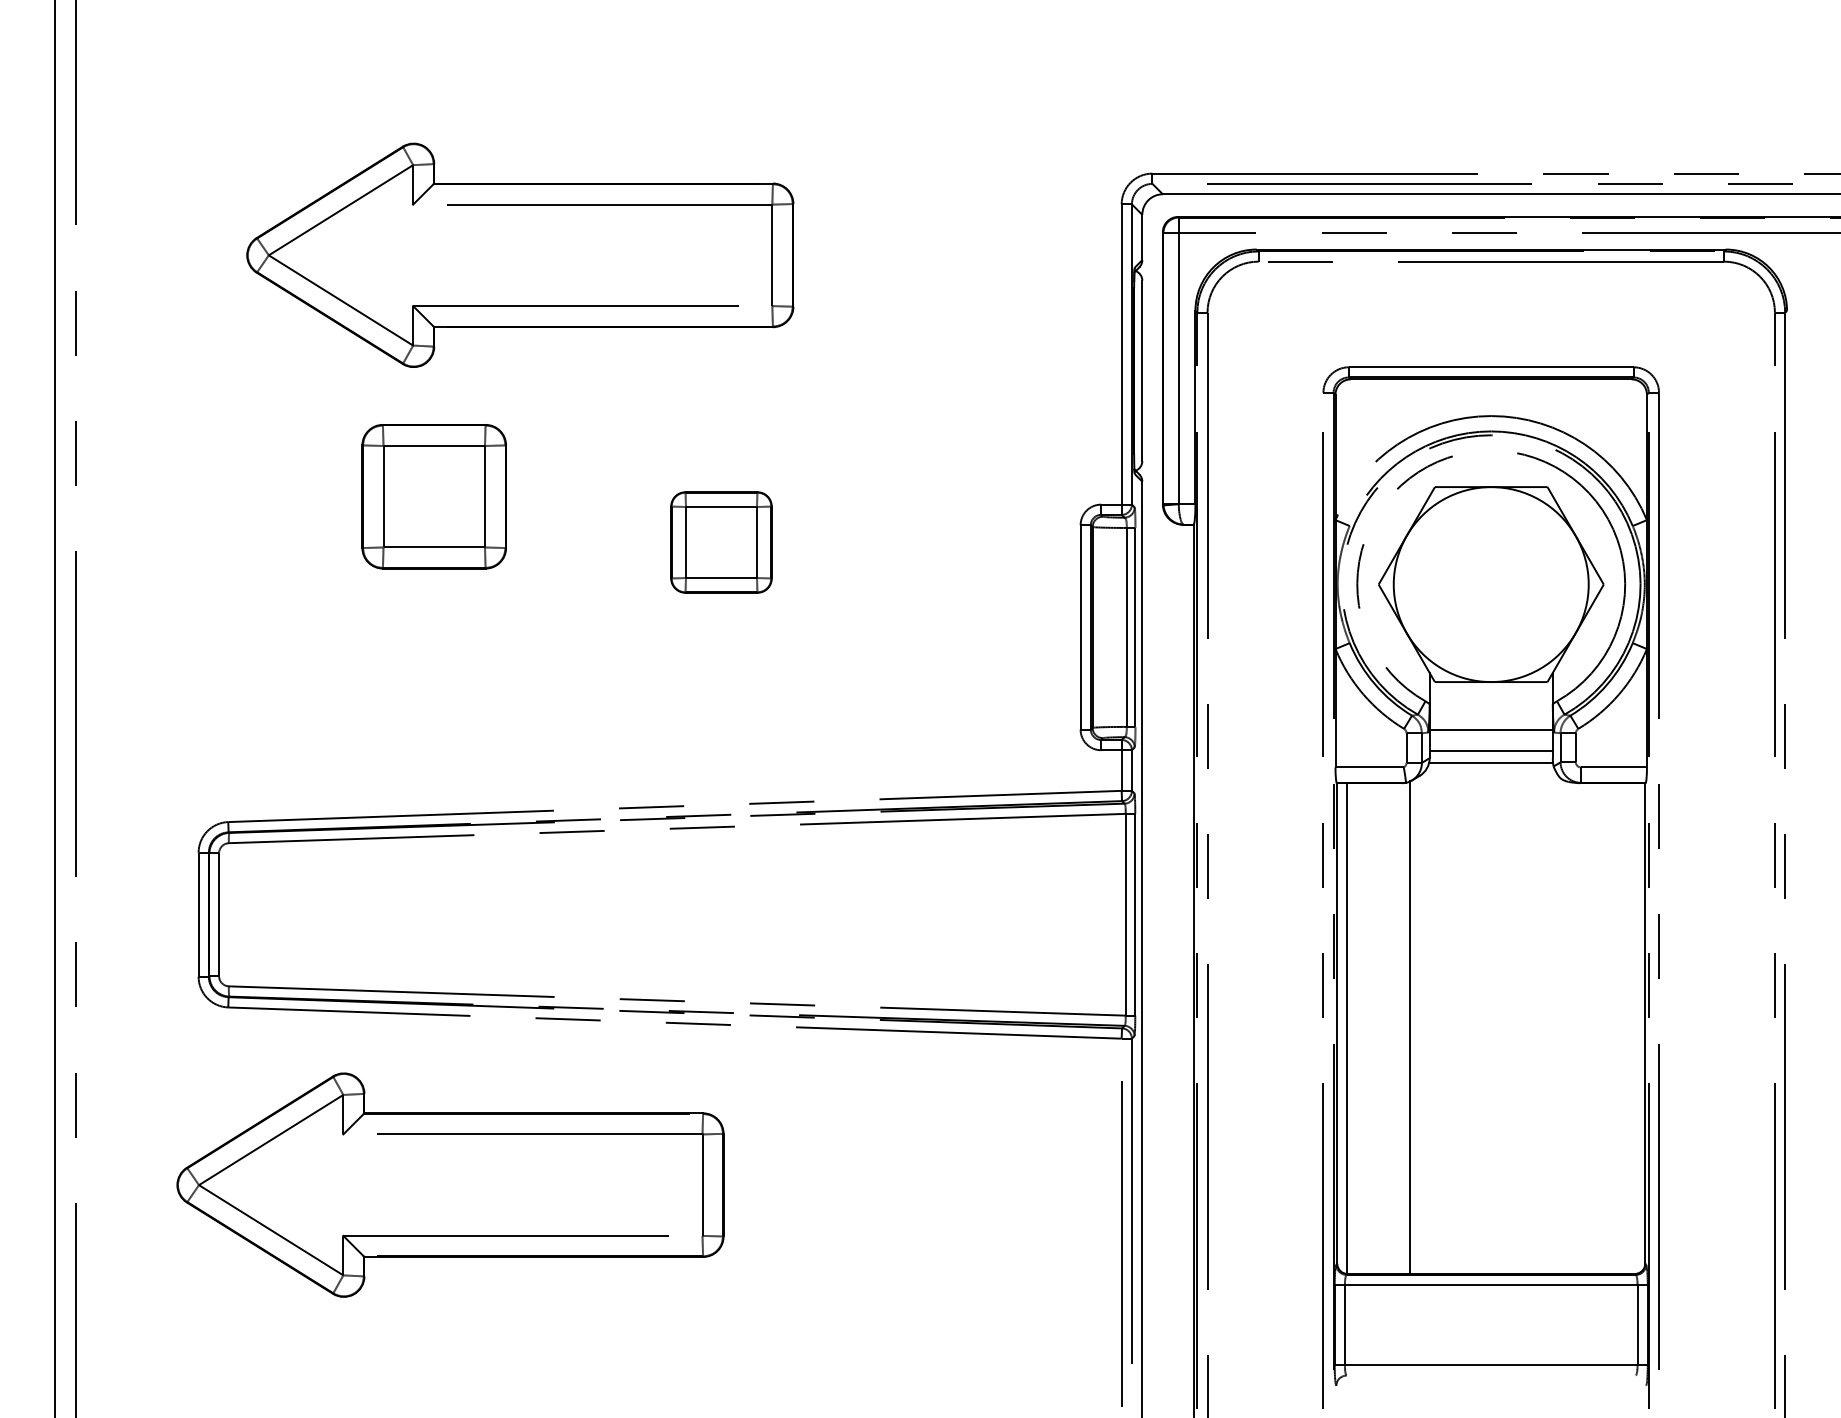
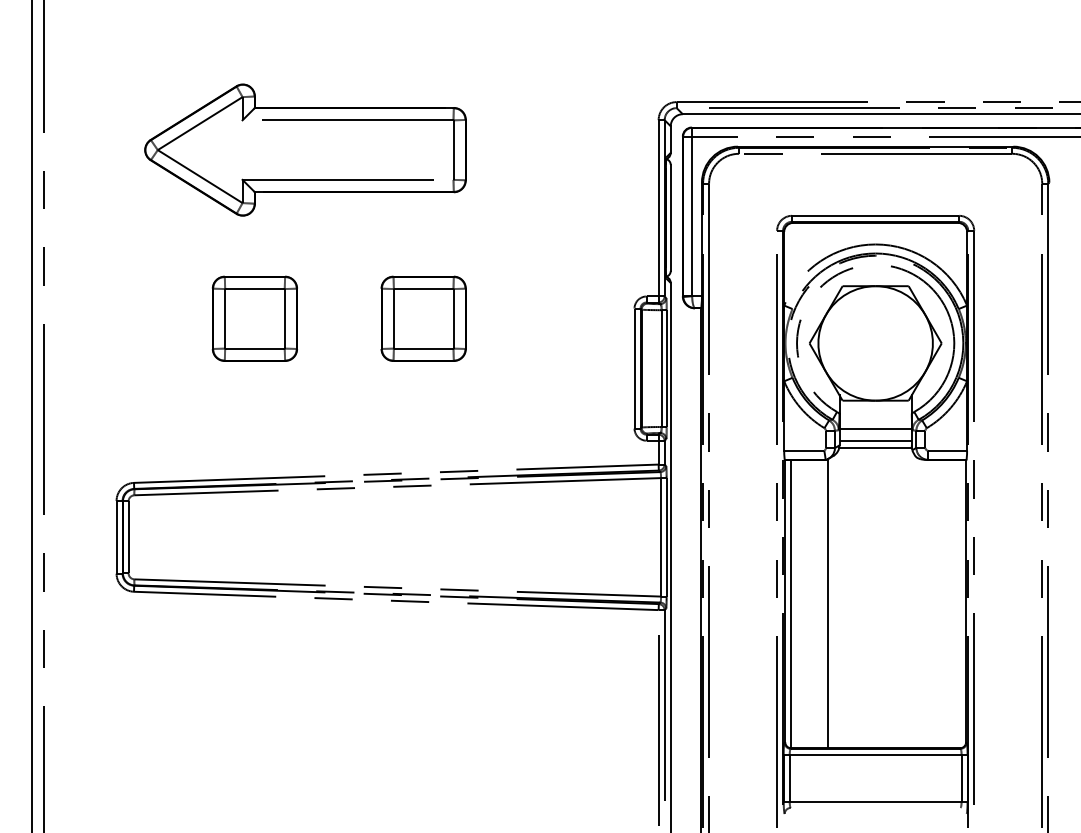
part: (433, 496) -> (254, 318), moved
part: (721, 542) -> (423, 318), size x1.43
part: (450, 1184) -> (264, 695), removed

